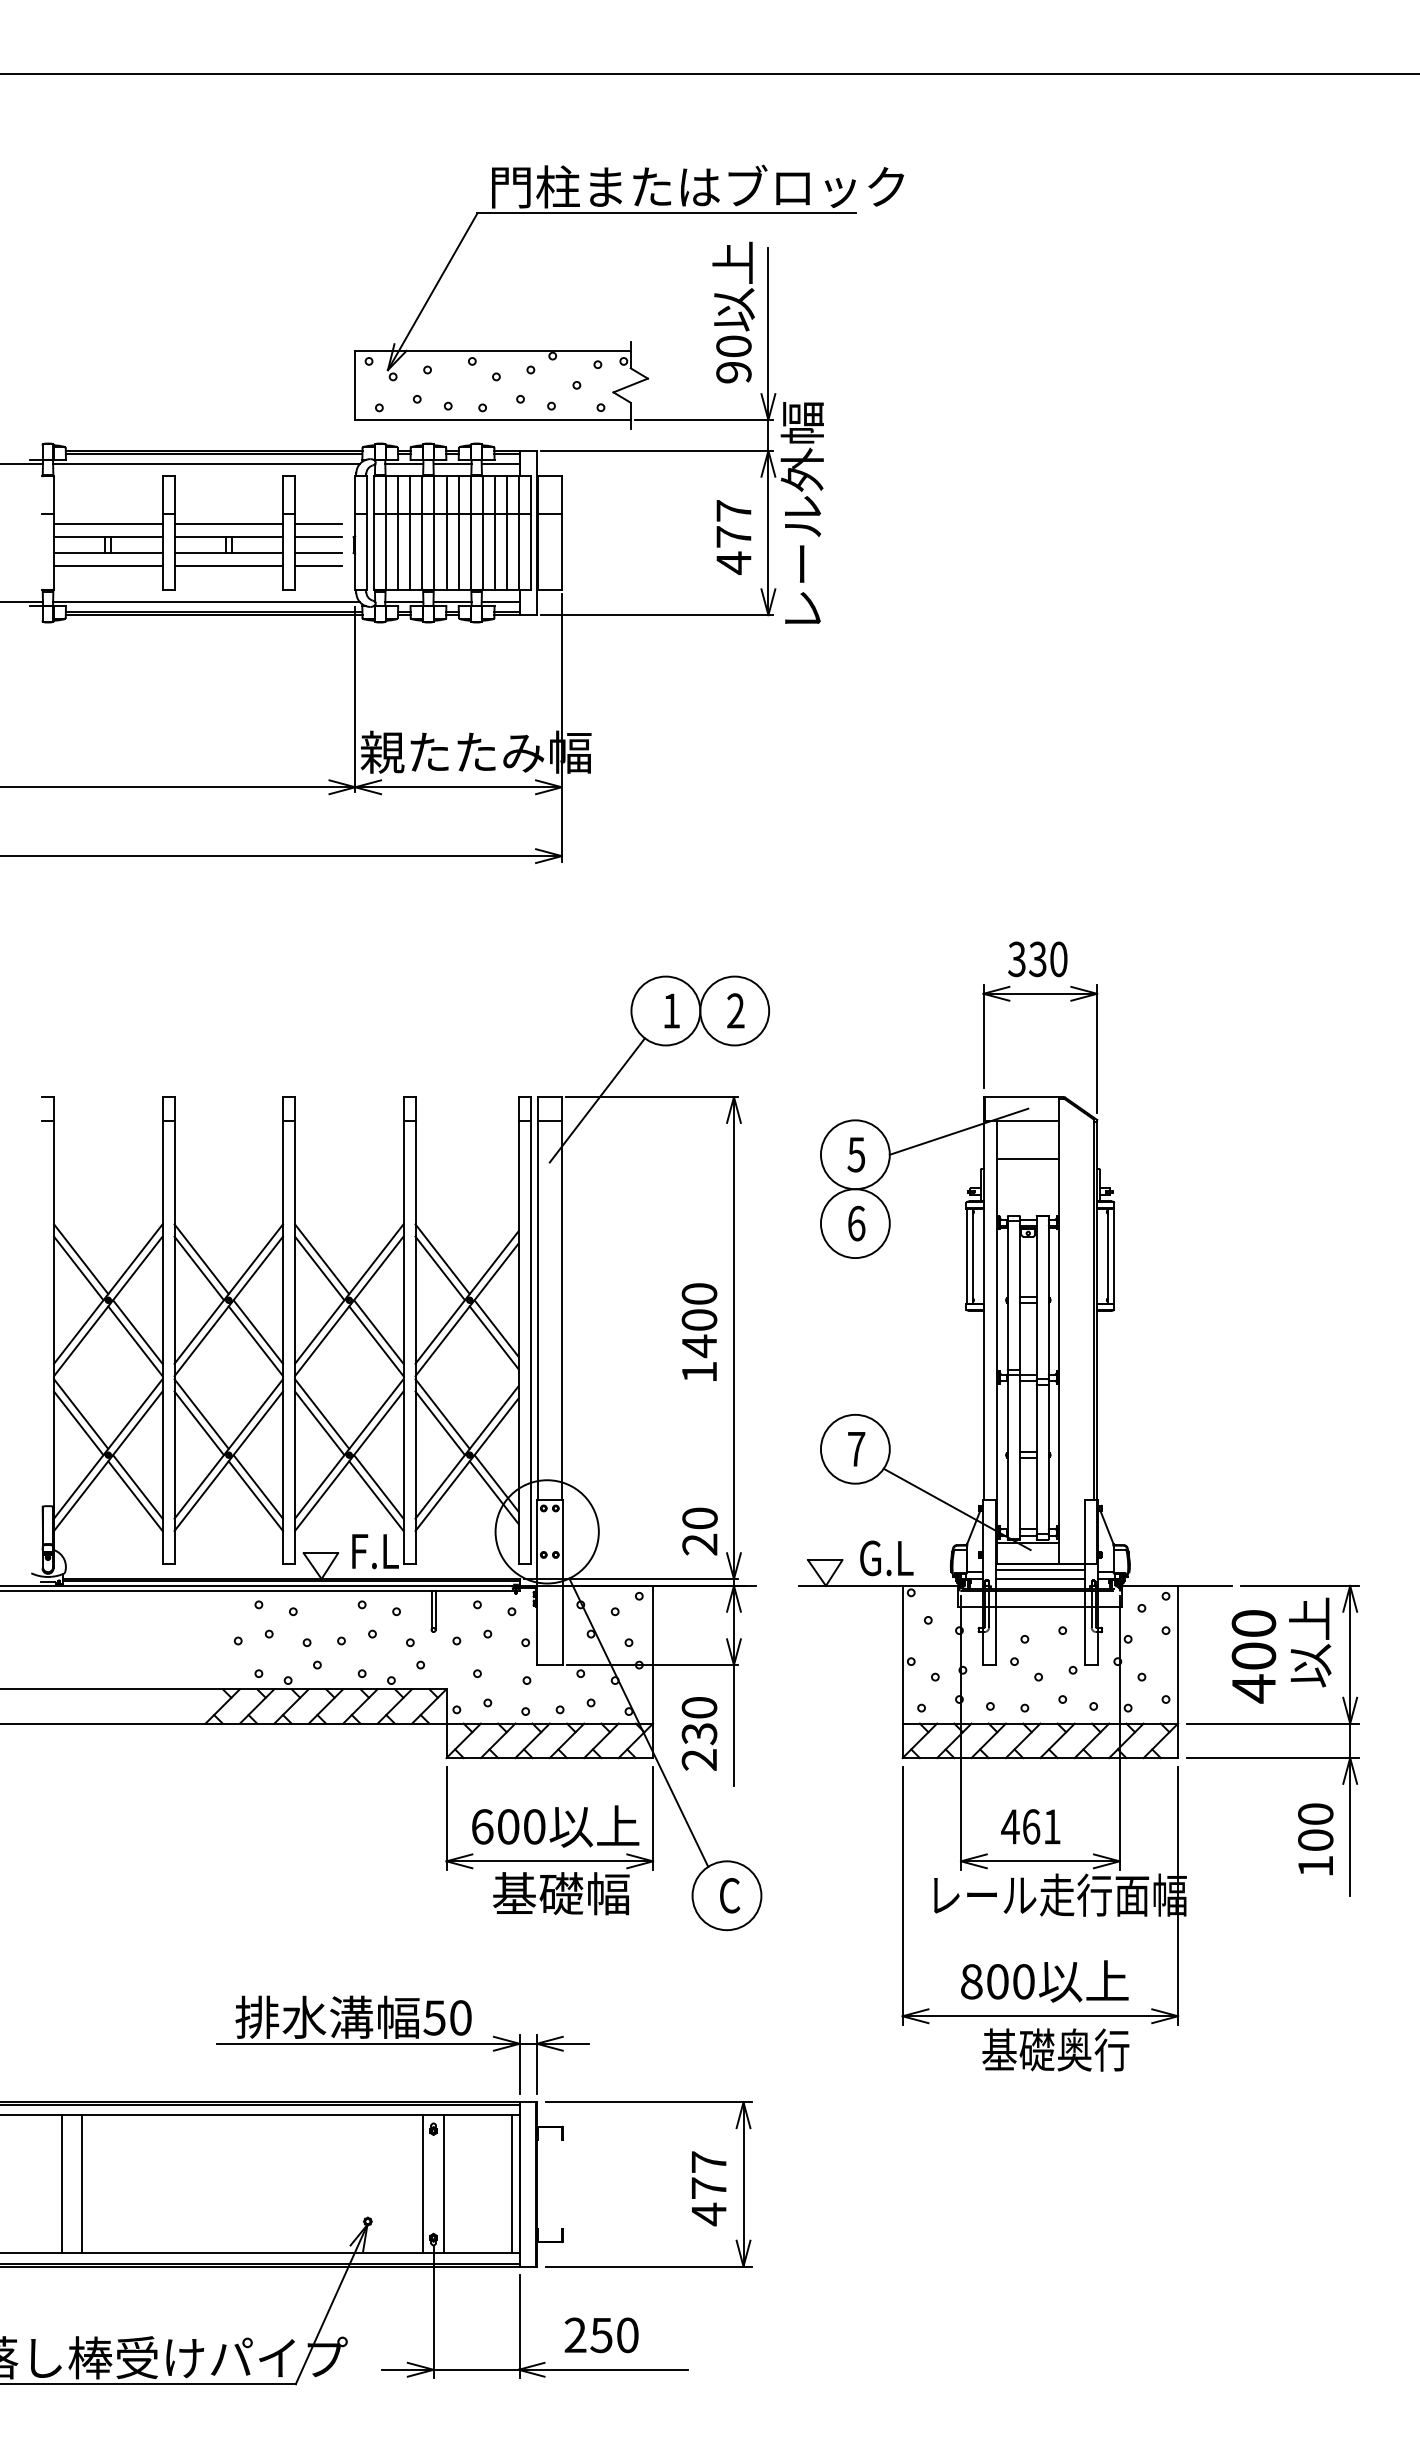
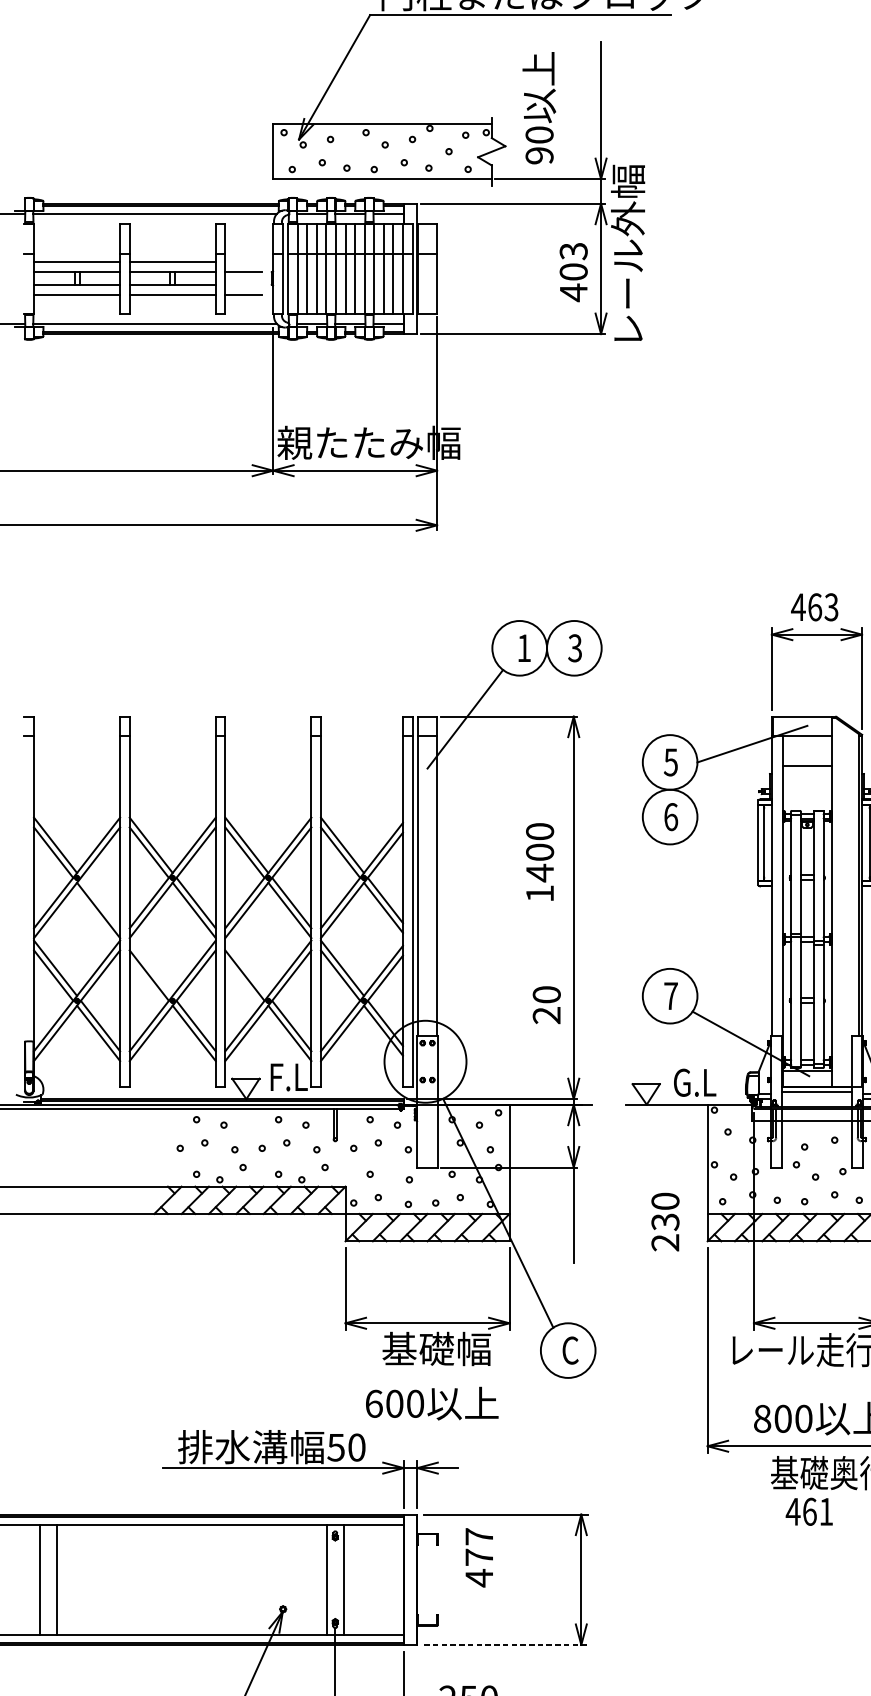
text: (733, 312) -> (539, 108), moved
text: (733, 523) -> (573, 261), 477 -> 403
line: (318, 524) -> (243, 262), removed
line: (318, 553) -> (243, 285), removed
text: (1037, 959) -> (814, 607), 330 -> 463
text: (735, 1011) -> (574, 648), 2 -> 3
line: (137, 1331) -> (100, 902), removed
text: (699, 1331) -> (540, 861), moved
line: (201, 1413) -> (151, 967), removed
line: (322, 1413) -> (247, 967), removed
text: (699, 1531) -> (546, 1005), moved
line: (1039, 1579) -> (816, 1099), removed
text: (699, 1733) -> (665, 1221), moved
text: (555, 1826) -> (432, 1403), moved
text: (1030, 1826) -> (809, 1511), moved
line: (512, 2184) -> (397, 1579), removed
text: (709, 2188) -> (479, 1557), moved
line: (649, 2266) -> (506, 1644), solid -> dashed

